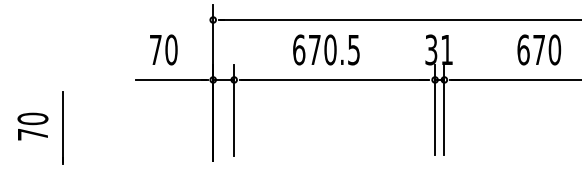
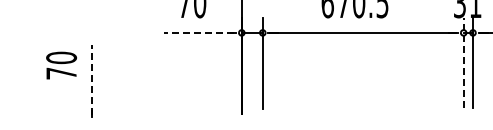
line: (170, 79) -> (199, 32), solid -> dashed
line: (435, 109) -> (464, 62), solid -> dashed
text: (32, 126) -> (61, 65), moved
line: (62, 127) -> (91, 80), solid -> dashed

